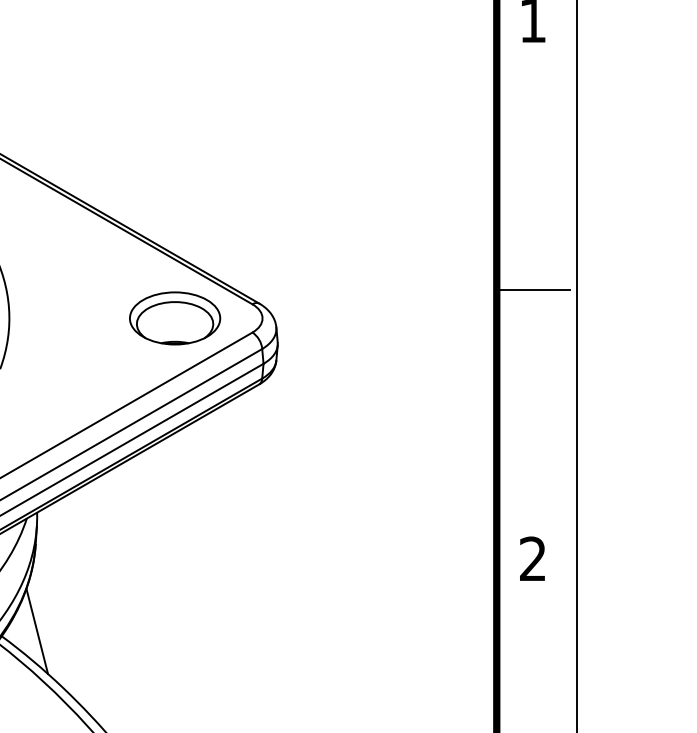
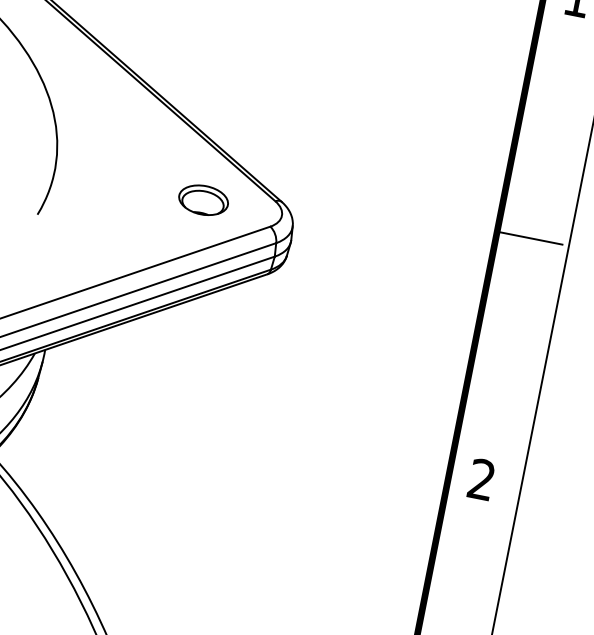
part: (175, 318) -> (203, 200), size x0.6
line: (37, 630) -> (24, 455), removed

